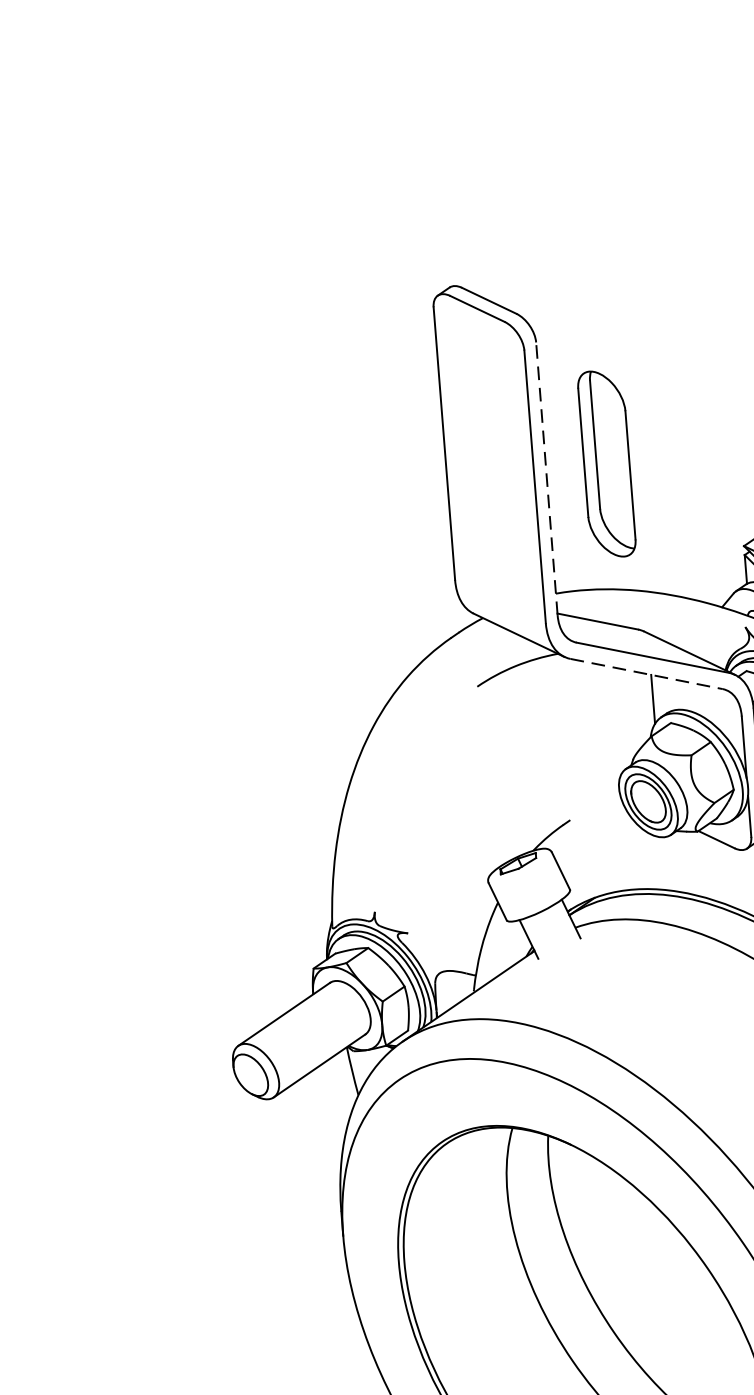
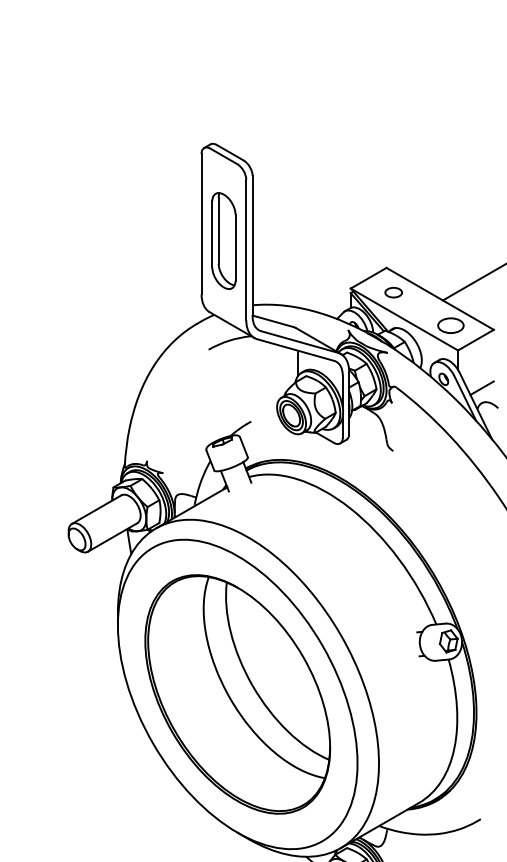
part: (605, 463) -> (223, 240), moved
line: (546, 477) -> (252, 245), dashed -> solid
line: (646, 674) -> (295, 350), dashed -> solid

